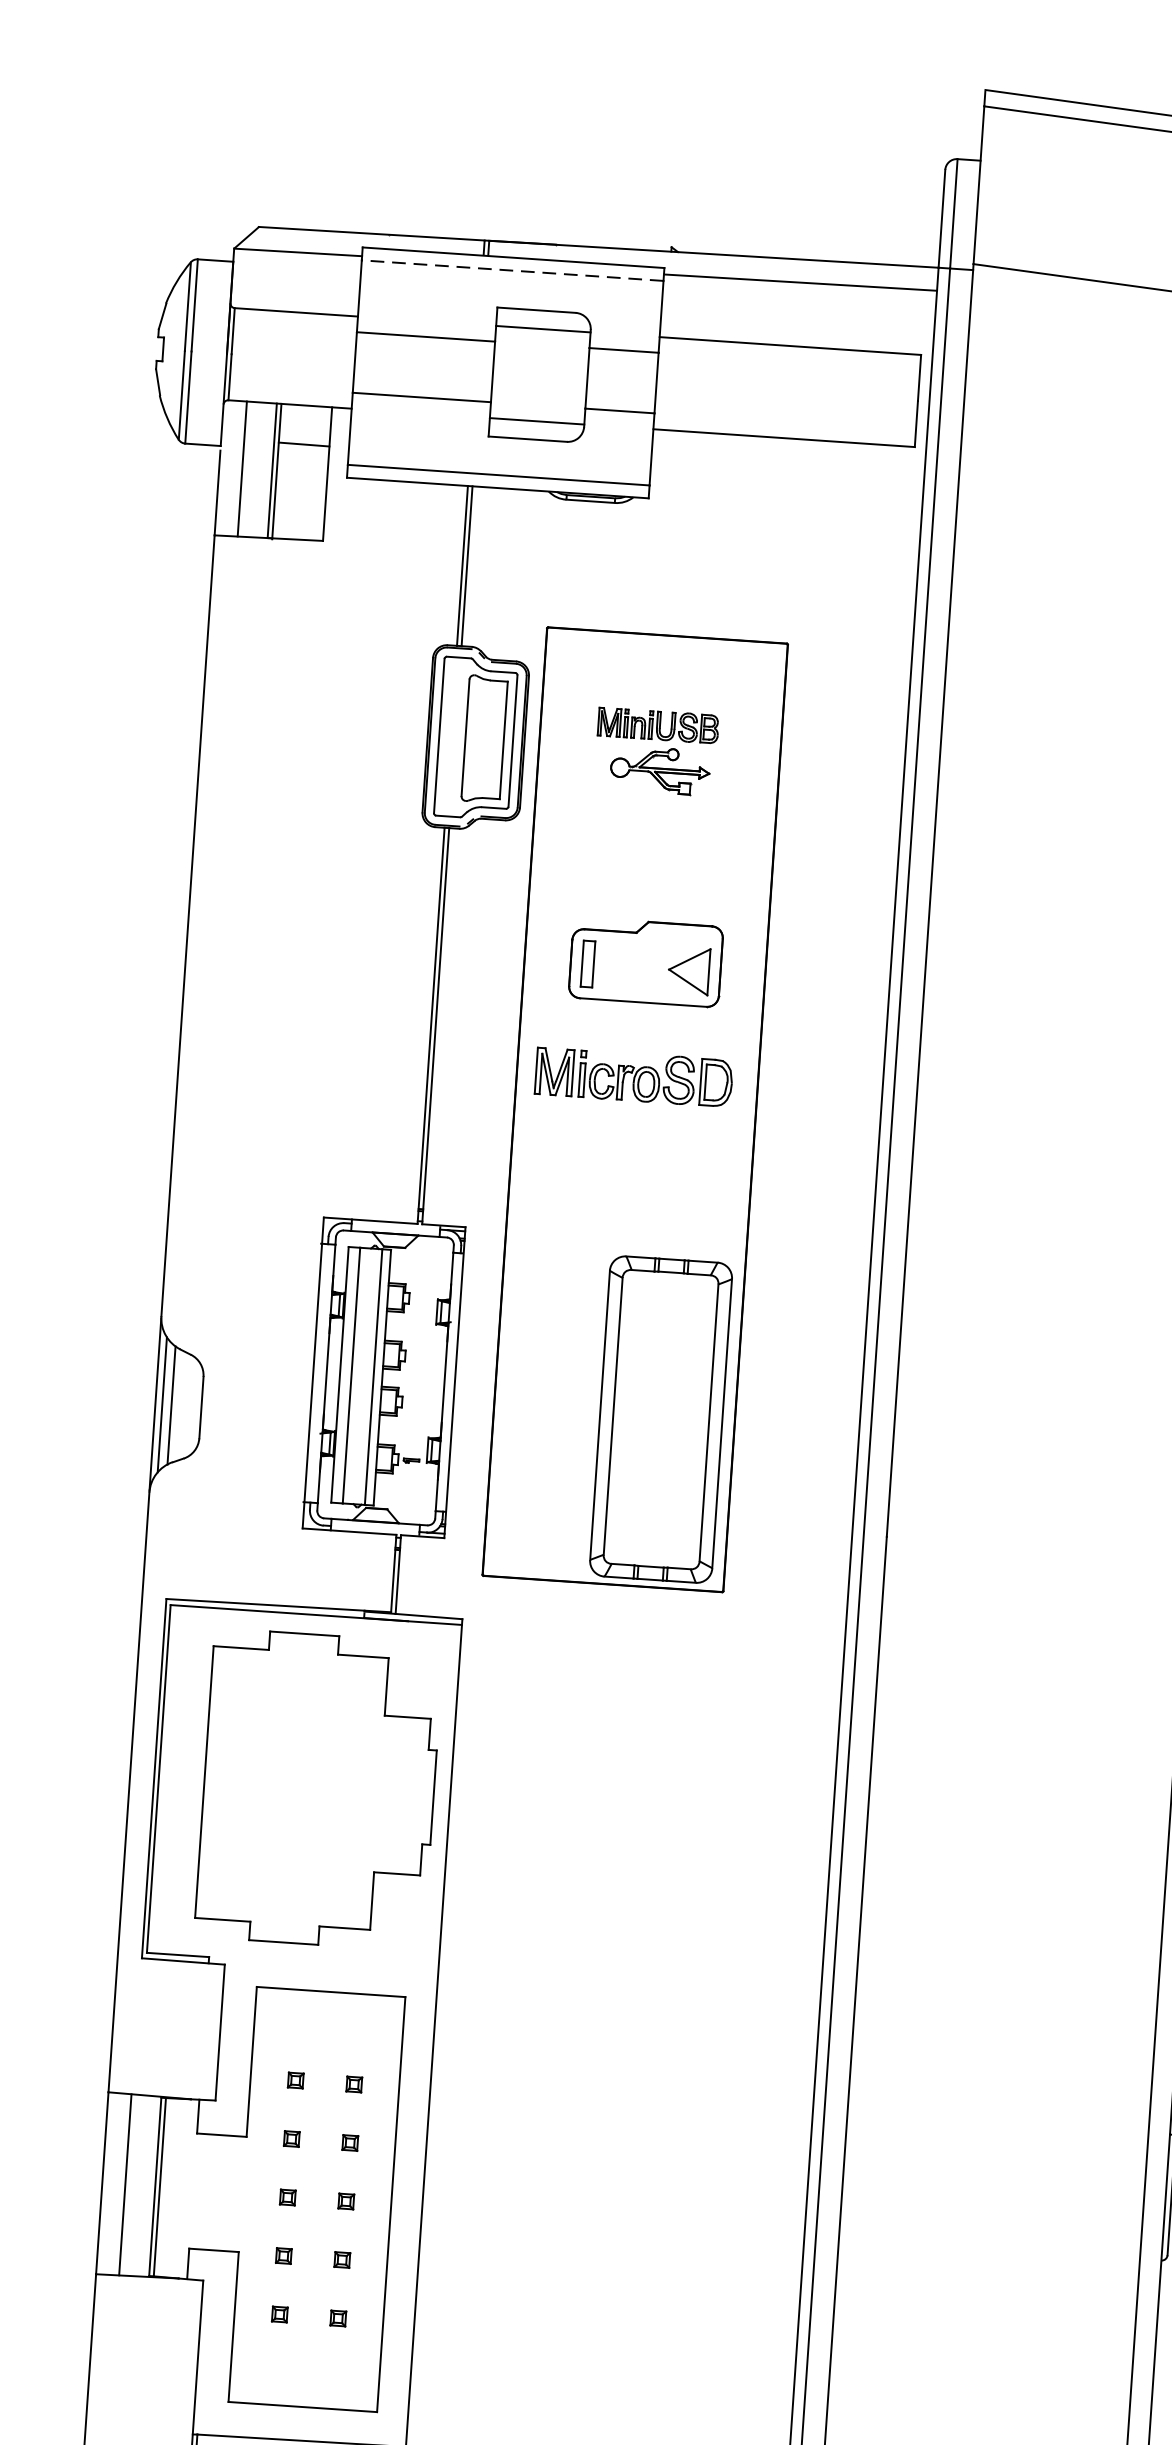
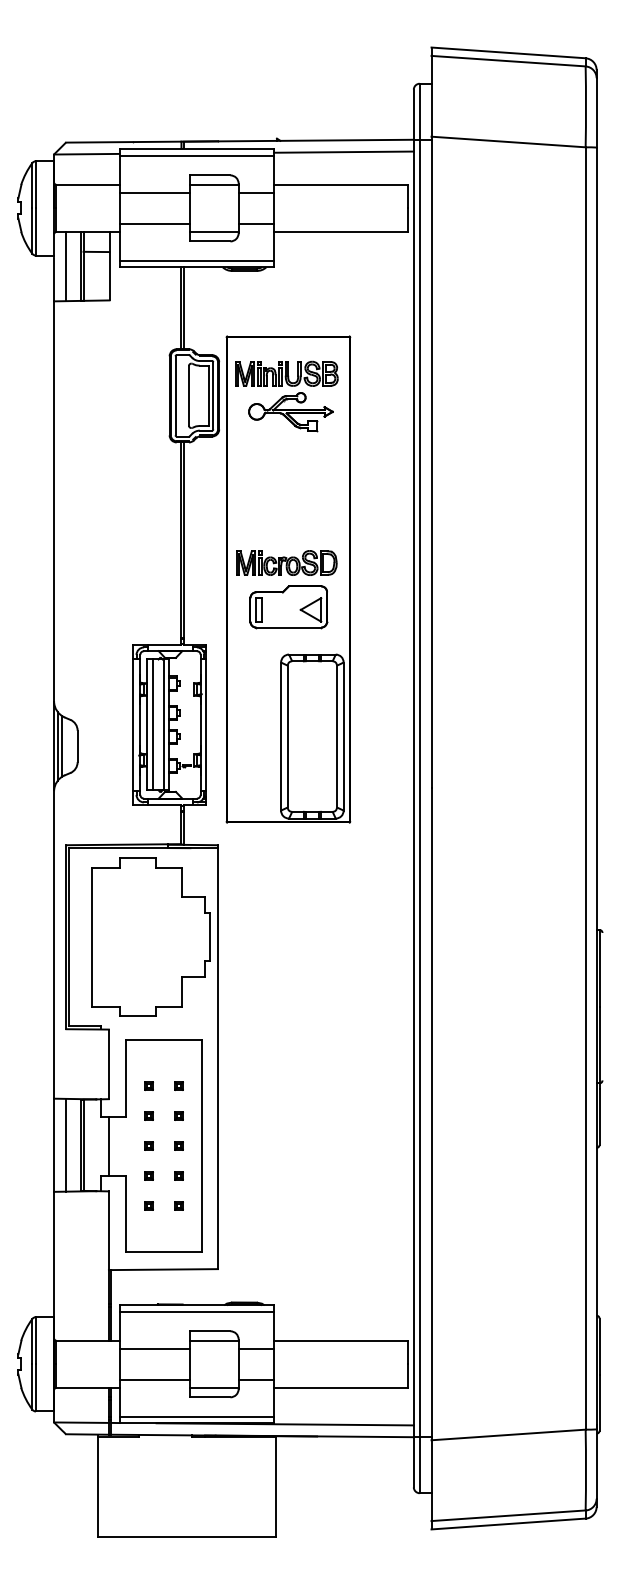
line: (512, 271) -> (196, 156), dashed -> solid
part: (655, 752) -> (286, 396), size x1.67
part: (645, 963) -> (288, 607), moved
line: (208, 2190) -> (108, 1145), added

